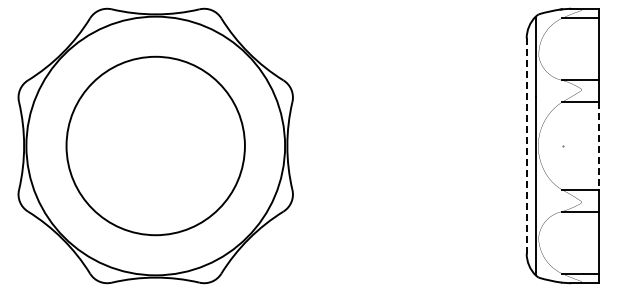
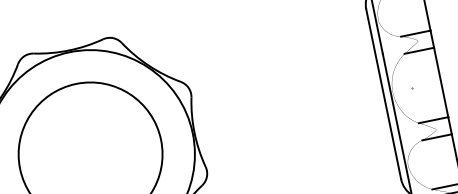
line: (526, 146) -> (383, 94), dashed -> solid
line: (599, 146) -> (441, 82), dashed -> solid

